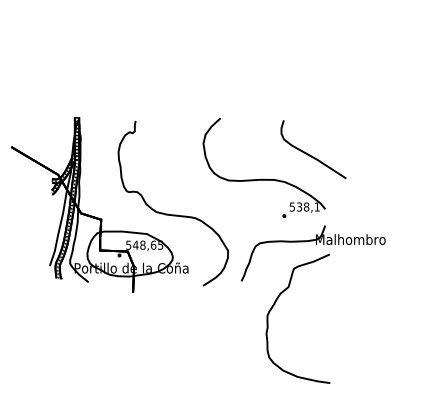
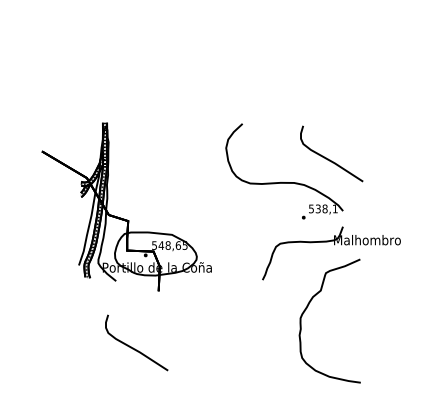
curve: (172, 213) -> (196, 215), removed
curve: (274, 305) -> (307, 308), moved
curve: (106, 351) -> (133, 347), added

